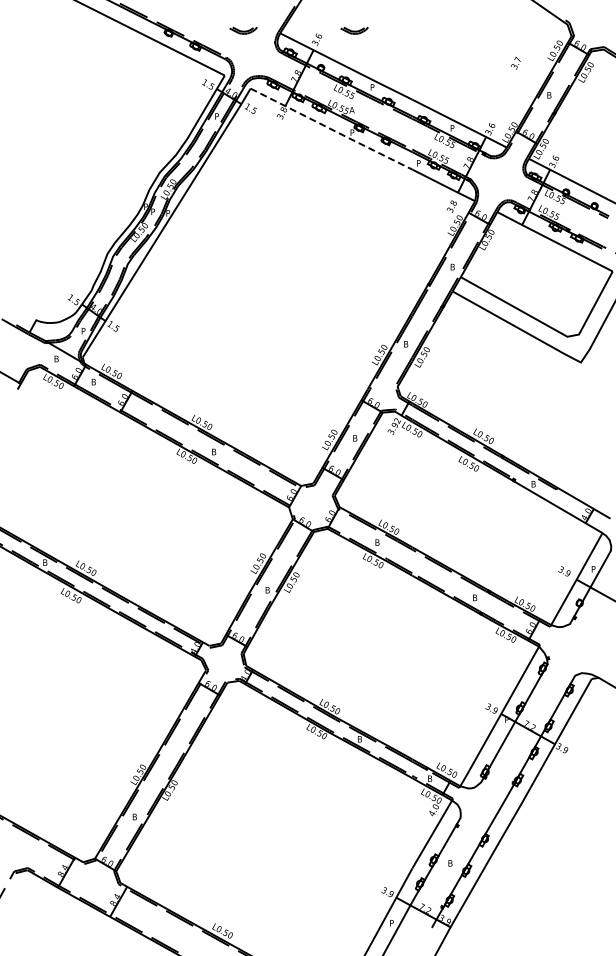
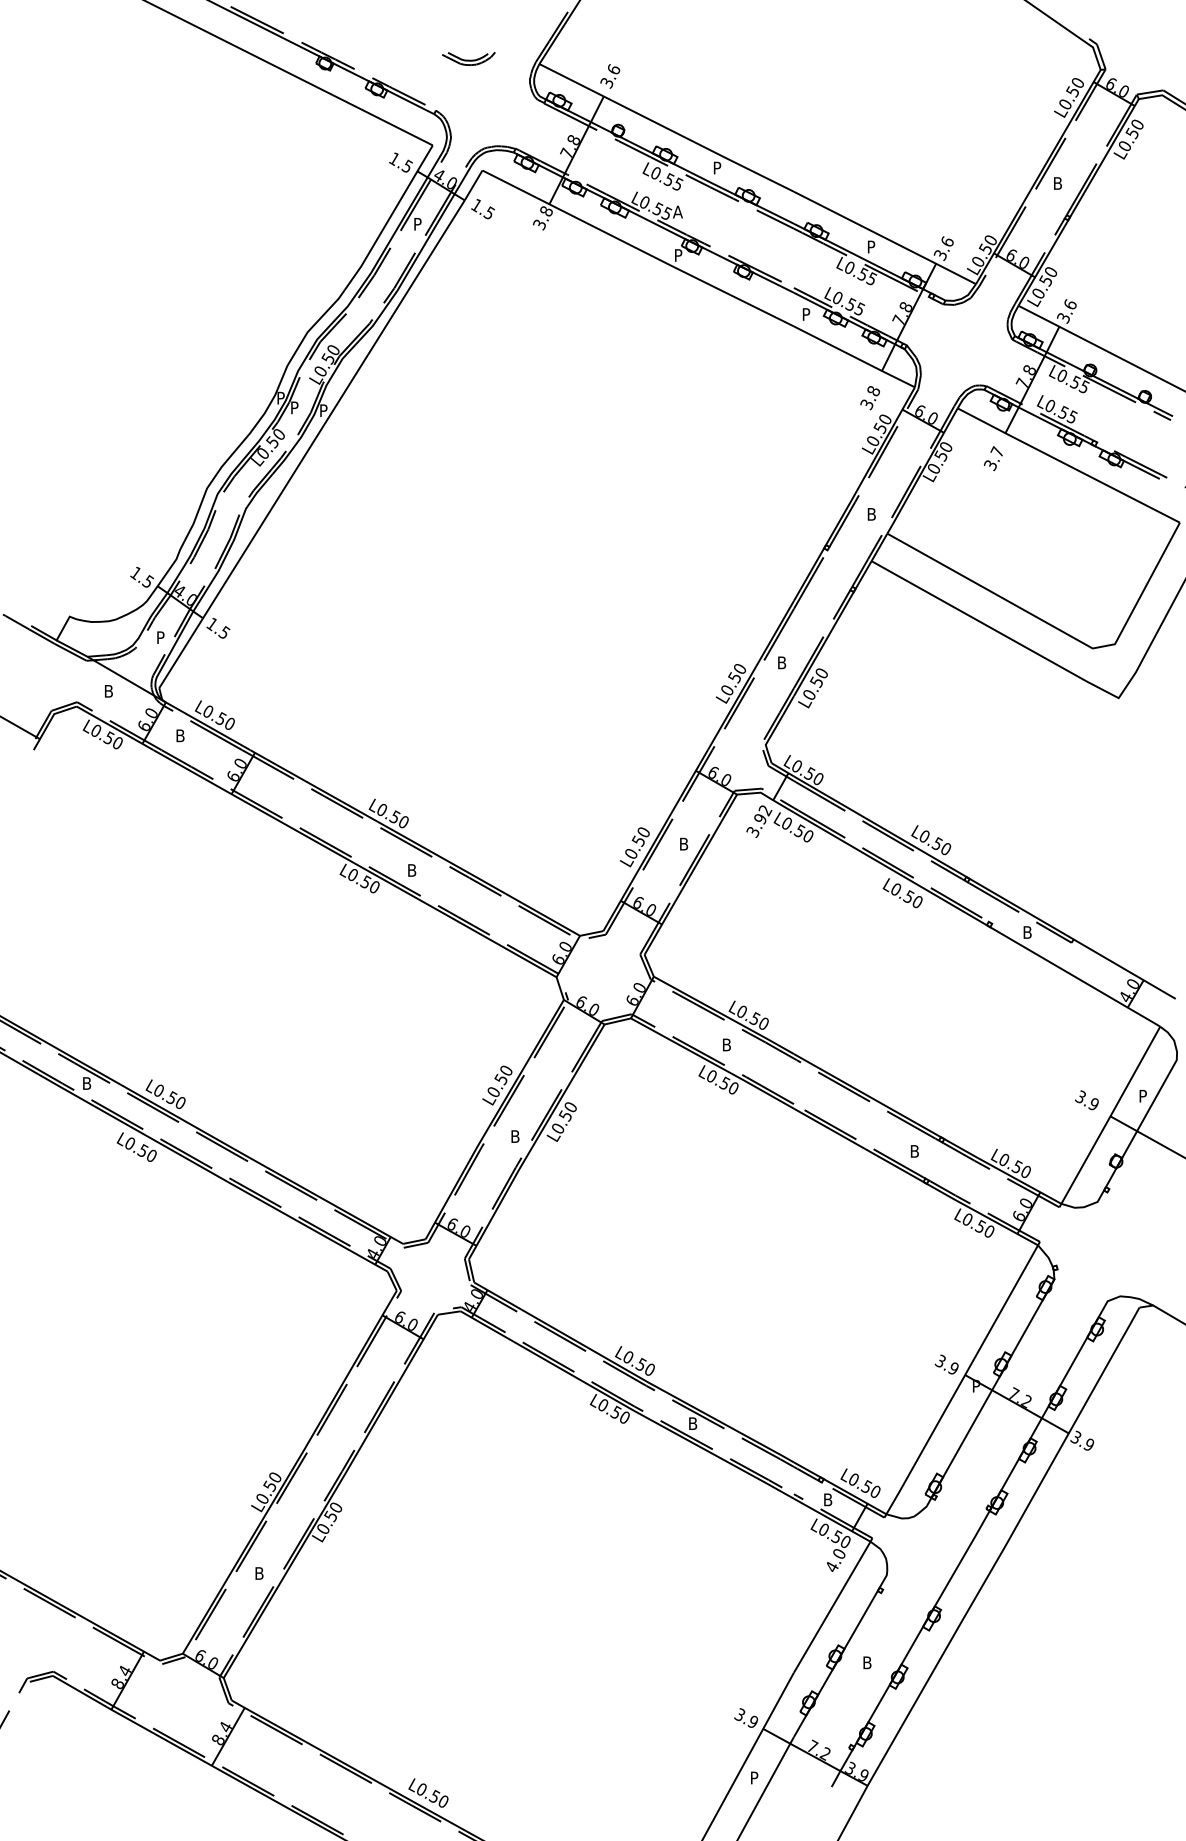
part: (354, 30) -> (682, 58), removed
text: (515, 62) -> (992, 457), moved
line: (331, 129) -> (638, 249), dashed -> solid

